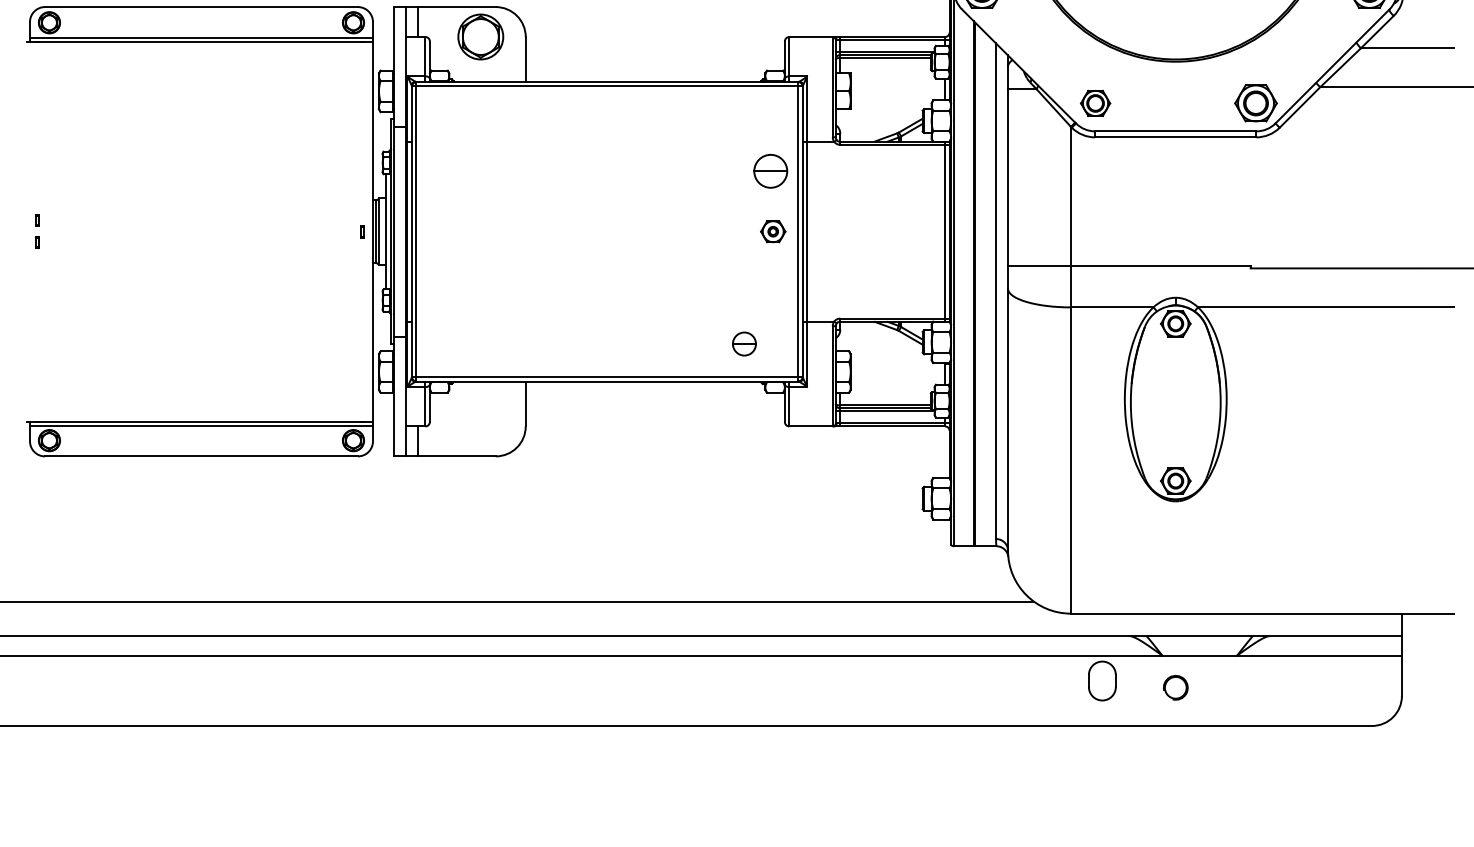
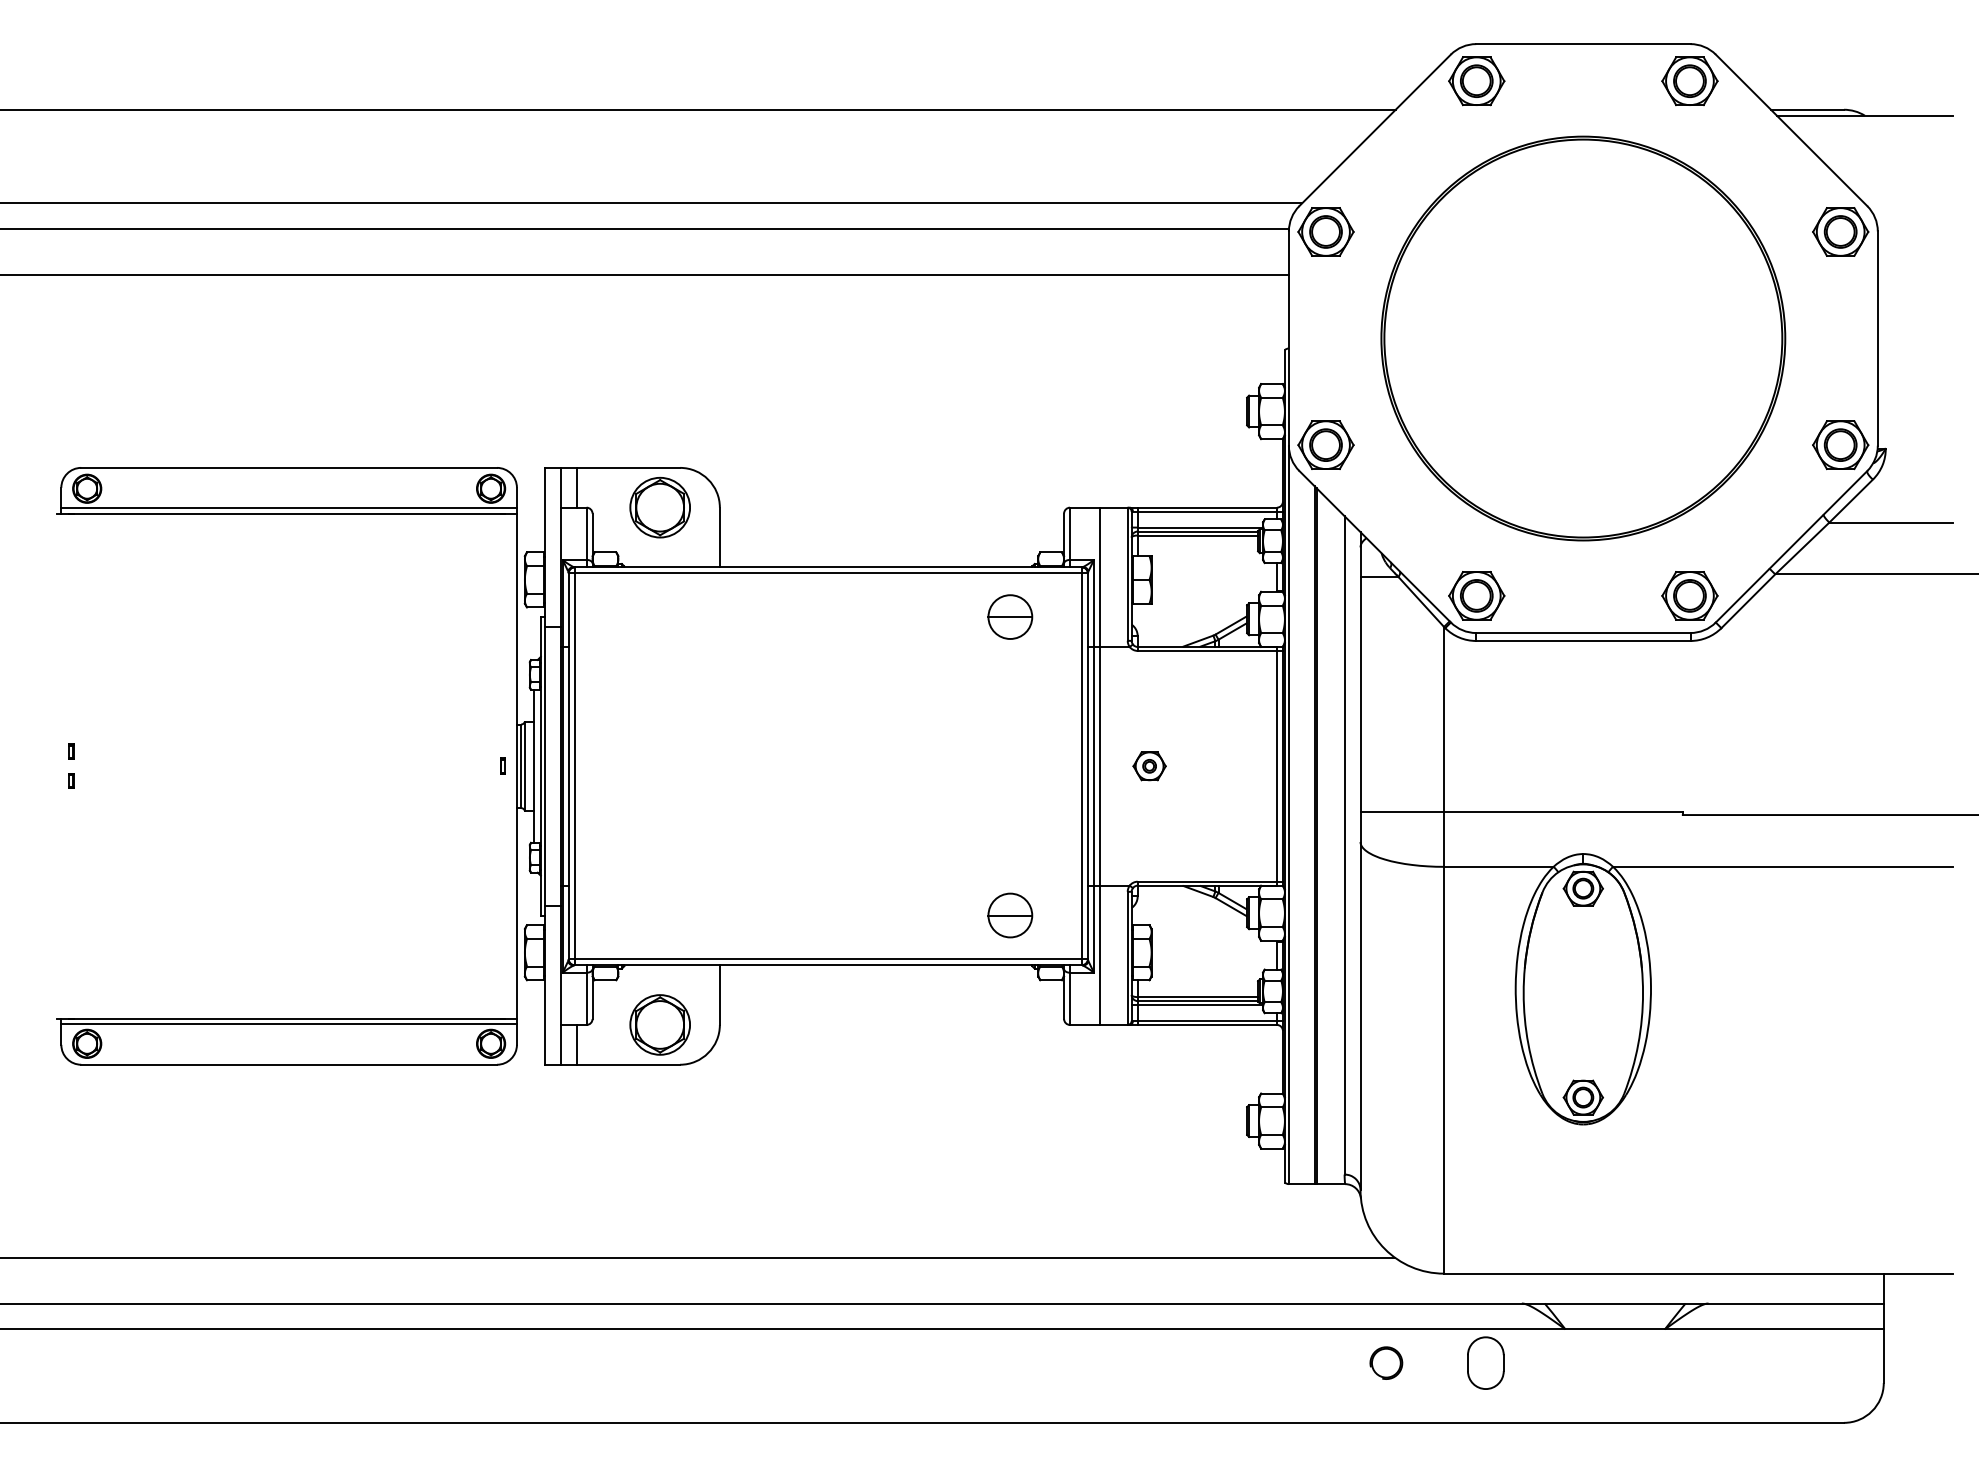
part: (1095, 103) -> (1476, 595), size x1.43
part: (770, 170) -> (1010, 616), moved
part: (773, 231) -> (1149, 766), moved
line: (811, 231) -> (1099, 765), added
part: (744, 344) -> (1010, 915), size x1.43
part: (480, 426) -> (659, 1024), added
part: (1175, 687) -> (1386, 1362), moved

